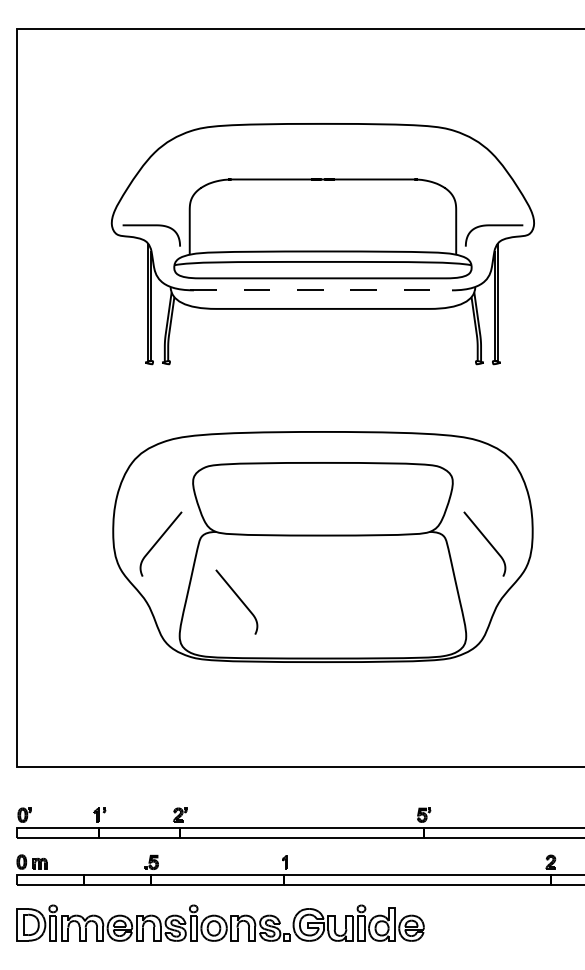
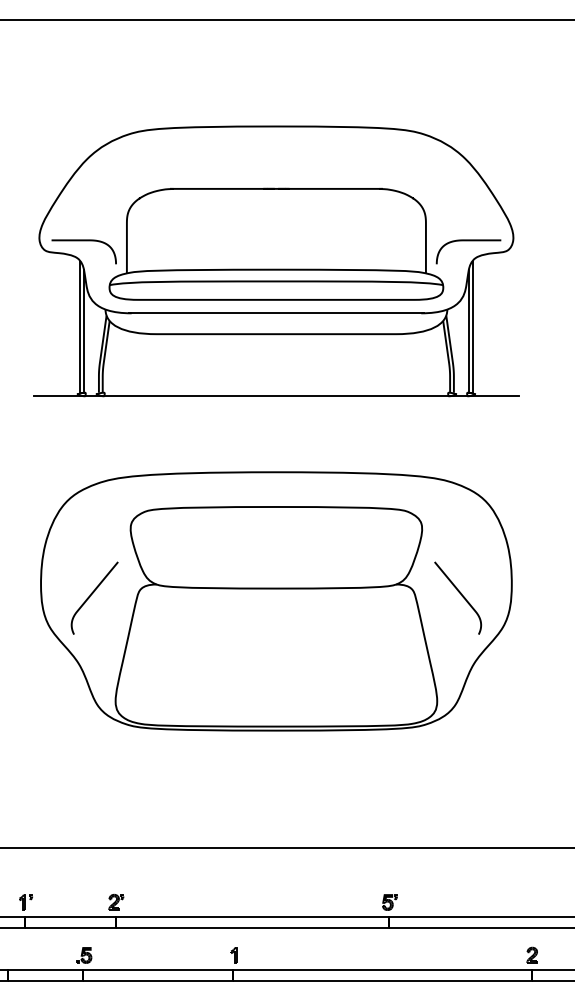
line: (322, 290) -> (275, 313), dashed -> solid
line: (322, 364) -> (275, 396), added
curve: (238, 598) -> (181, 659), removed

